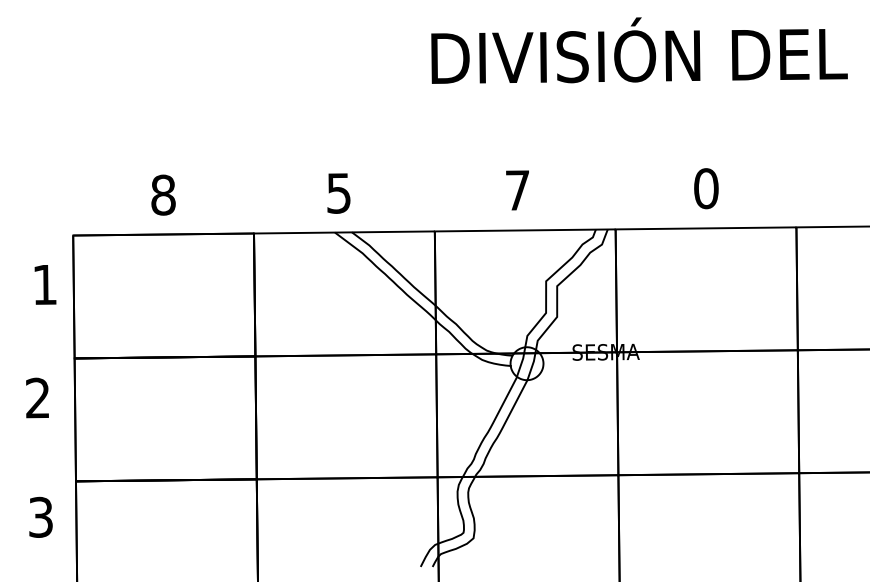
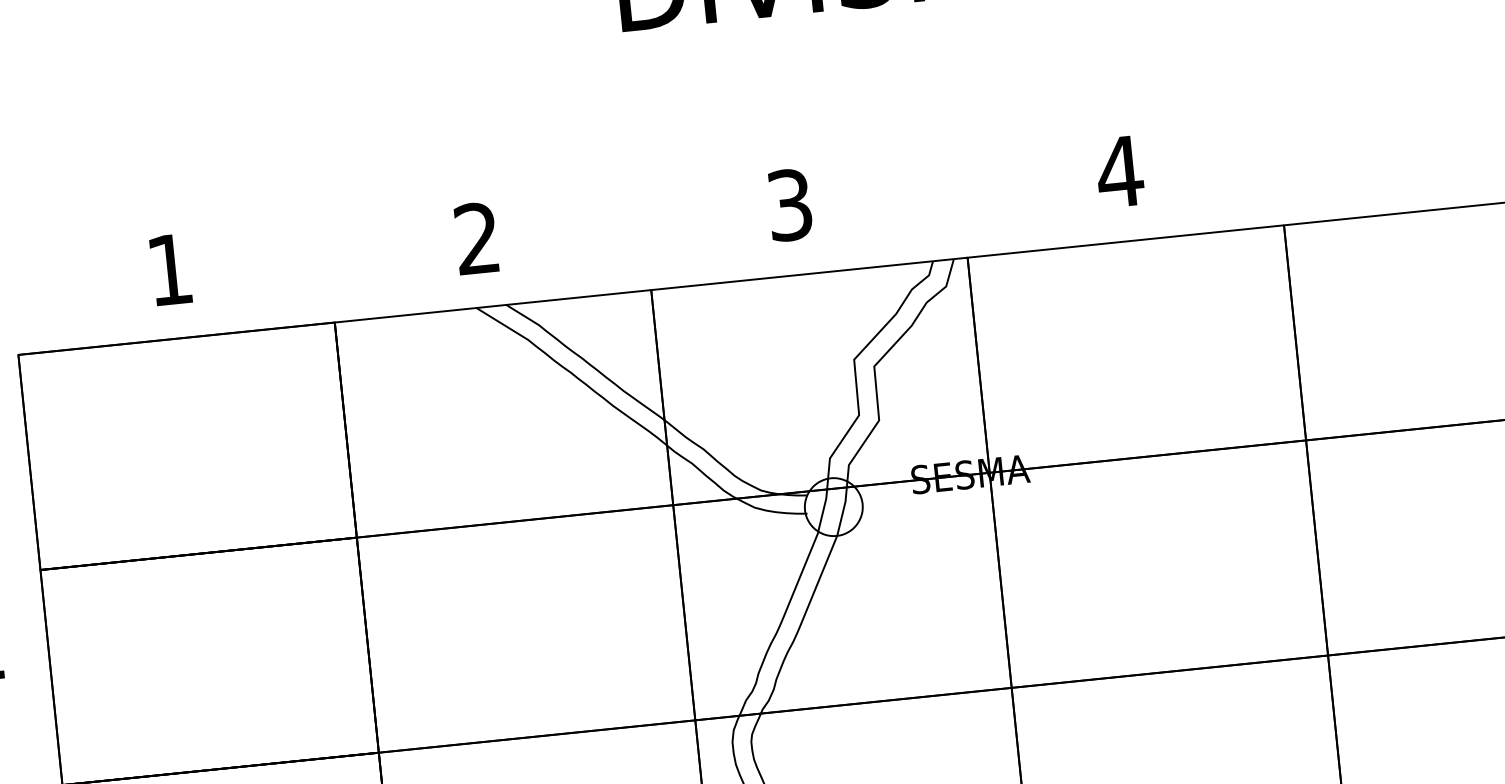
text: (706, 188) -> (1120, 171), 0 -> 4
text: (517, 190) -> (789, 205), 7 -> 3
text: (338, 192) -> (476, 237), 5 -> 2
text: (163, 194) -> (170, 268), 8 -> 1

